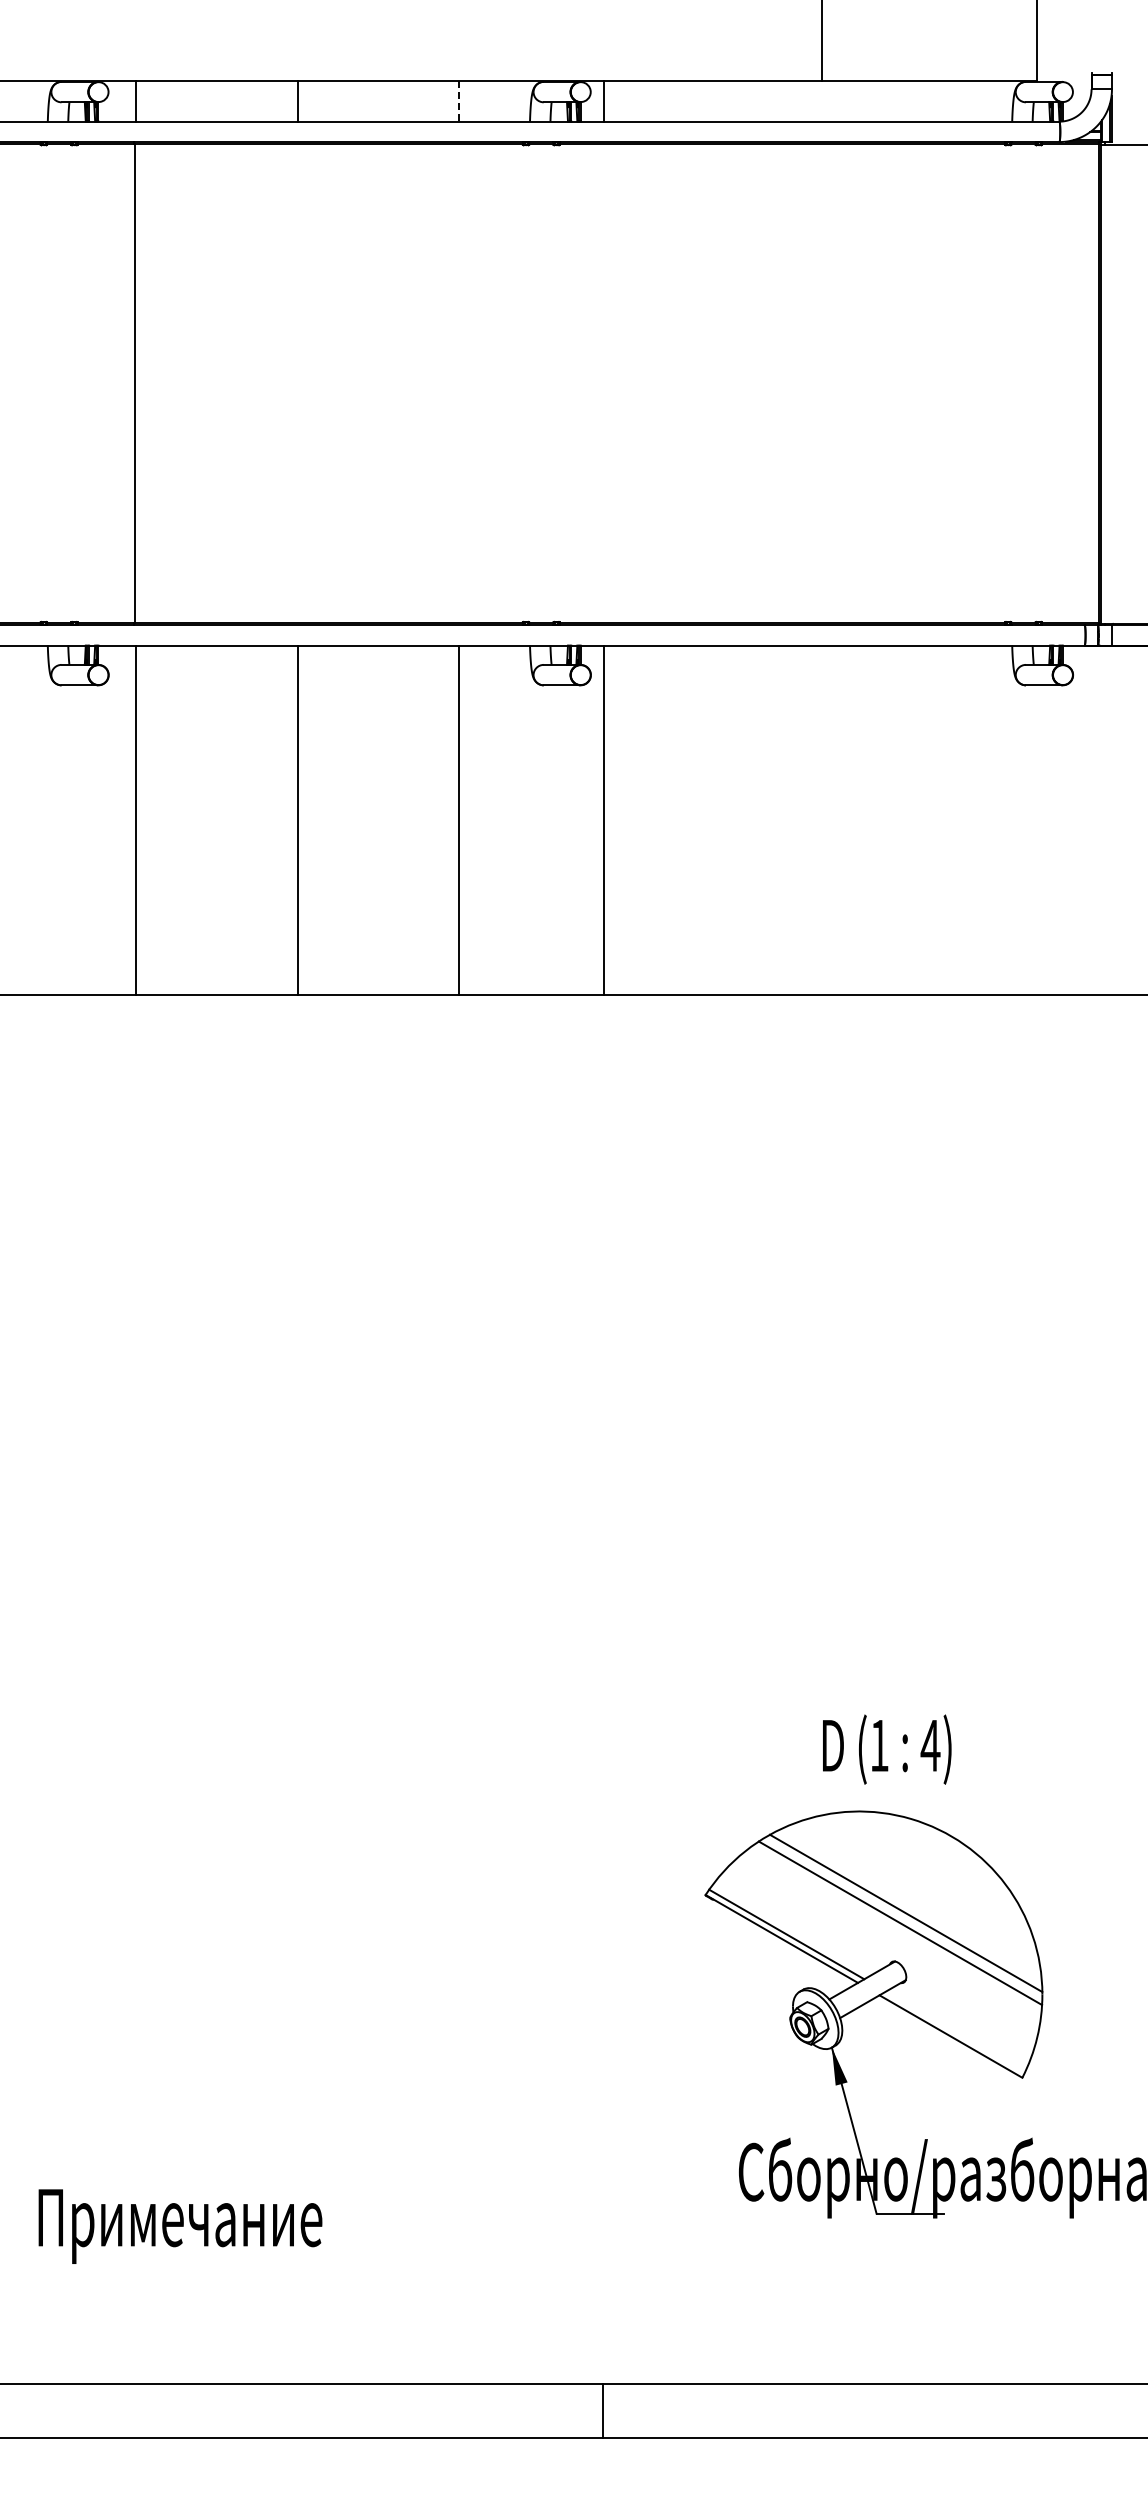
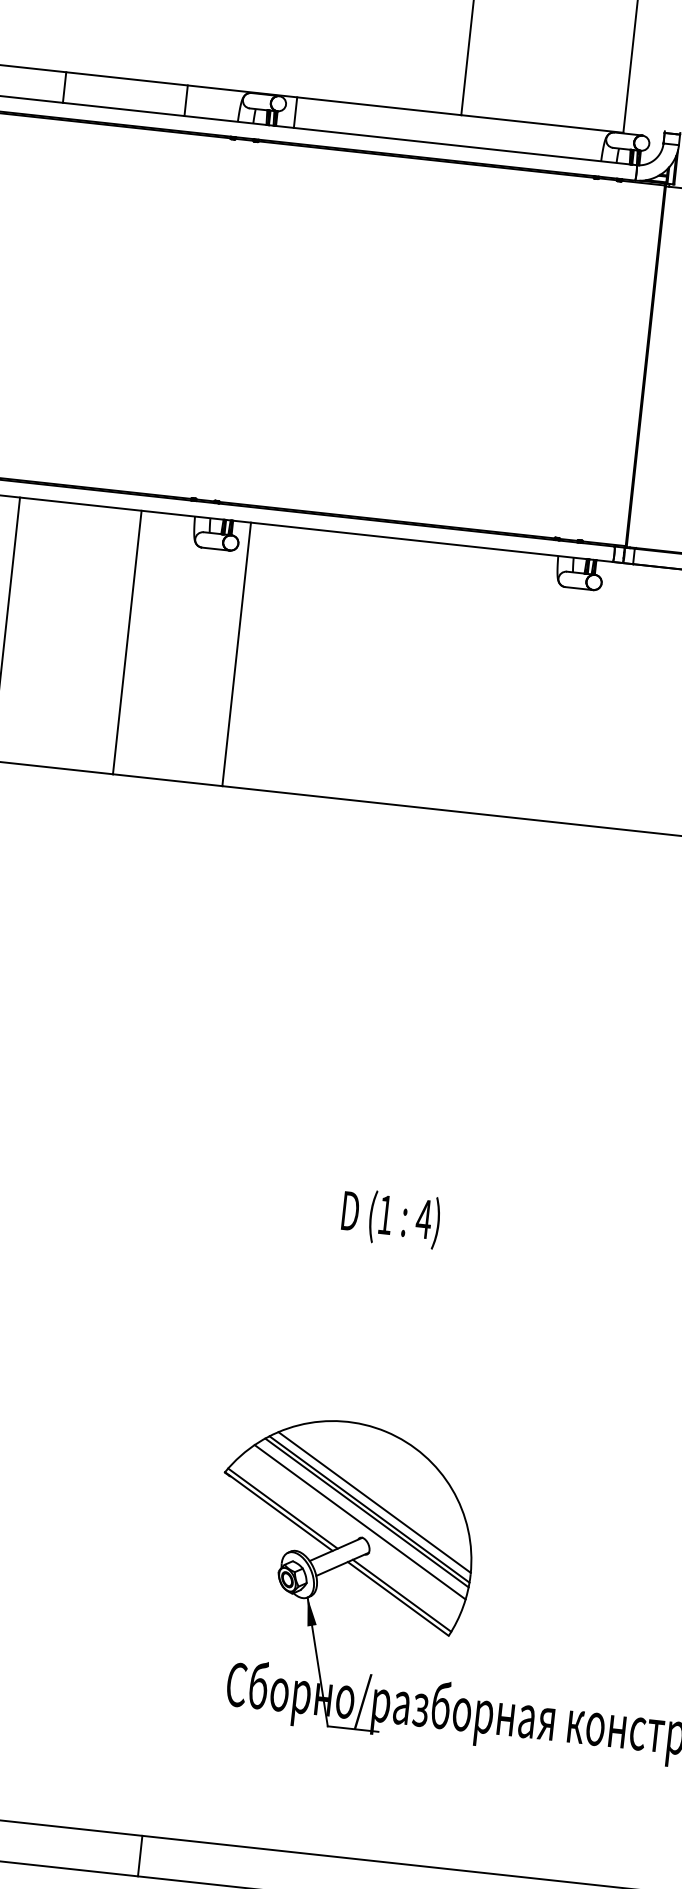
line: (459, 101) -> (186, 100), dashed -> solid
text: (887, 1749) -> (391, 1218), moved
line: (897, 1928) -> (366, 1513), added
line: (889, 1941) -> (359, 1522), added
line: (955, 2031) -> (402, 1595), added
line: (603, 2410) -> (140, 1855), moved

